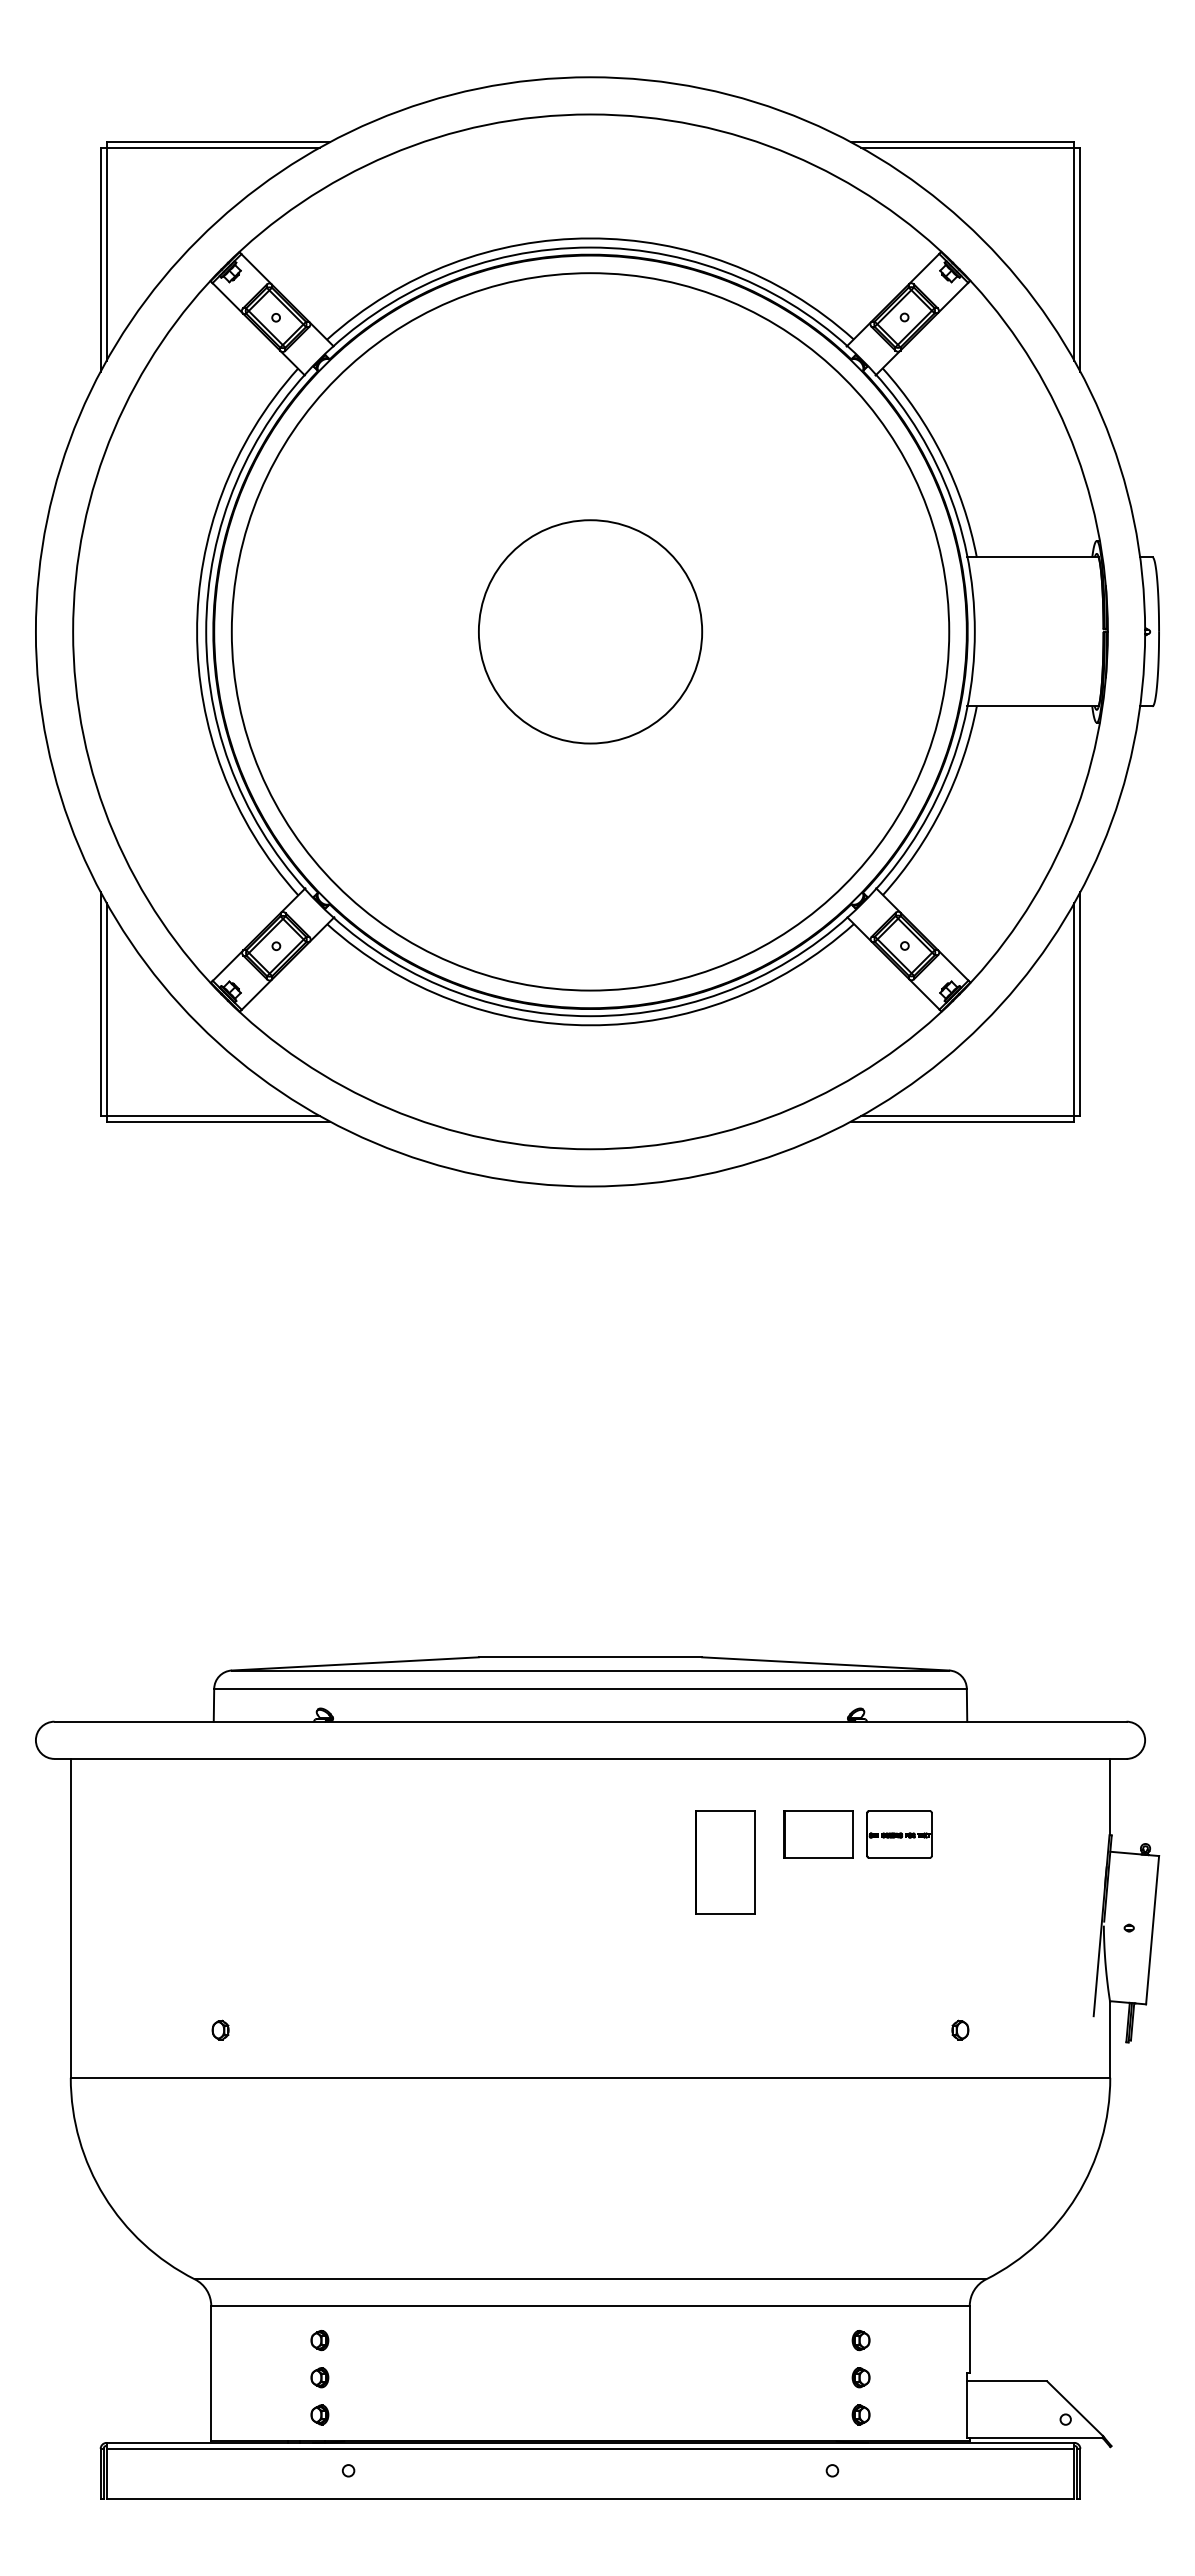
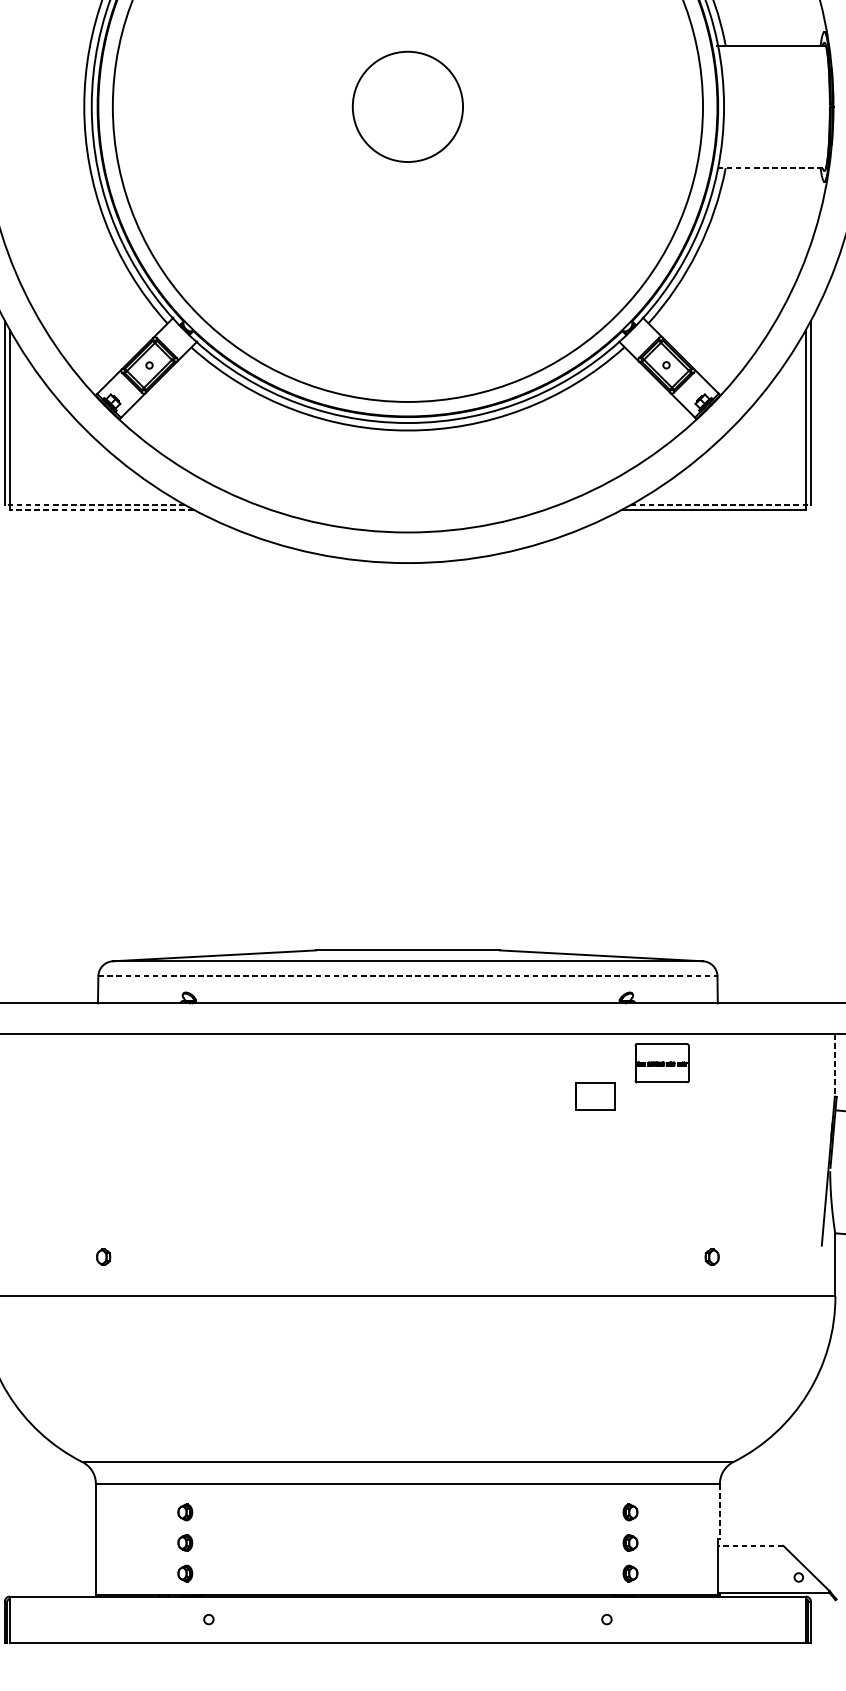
circle: (590, 631) -> (407, 106), size x0.6
line: (1032, 706) -> (771, 168), solid -> dashed
line: (210, 1115) -> (95, 504), solid -> dashed
line: (970, 1115) -> (720, 504), solid -> dashed
line: (218, 1121) -> (101, 509), solid -> dashed
line: (591, 1688) -> (408, 976), solid -> dashed
line: (1110, 1797) -> (835, 1065), solid -> dashed
part: (818, 1834) -> (595, 1096), size x0.7
part: (899, 1834) -> (662, 1063), moved
part: (725, 1862) -> (518, 1119), removed
line: (969, 2339) -> (719, 1511), solid -> dashed
line: (1007, 2381) -> (750, 1546), solid -> dashed
line: (590, 2448) -> (407, 1601), removed

